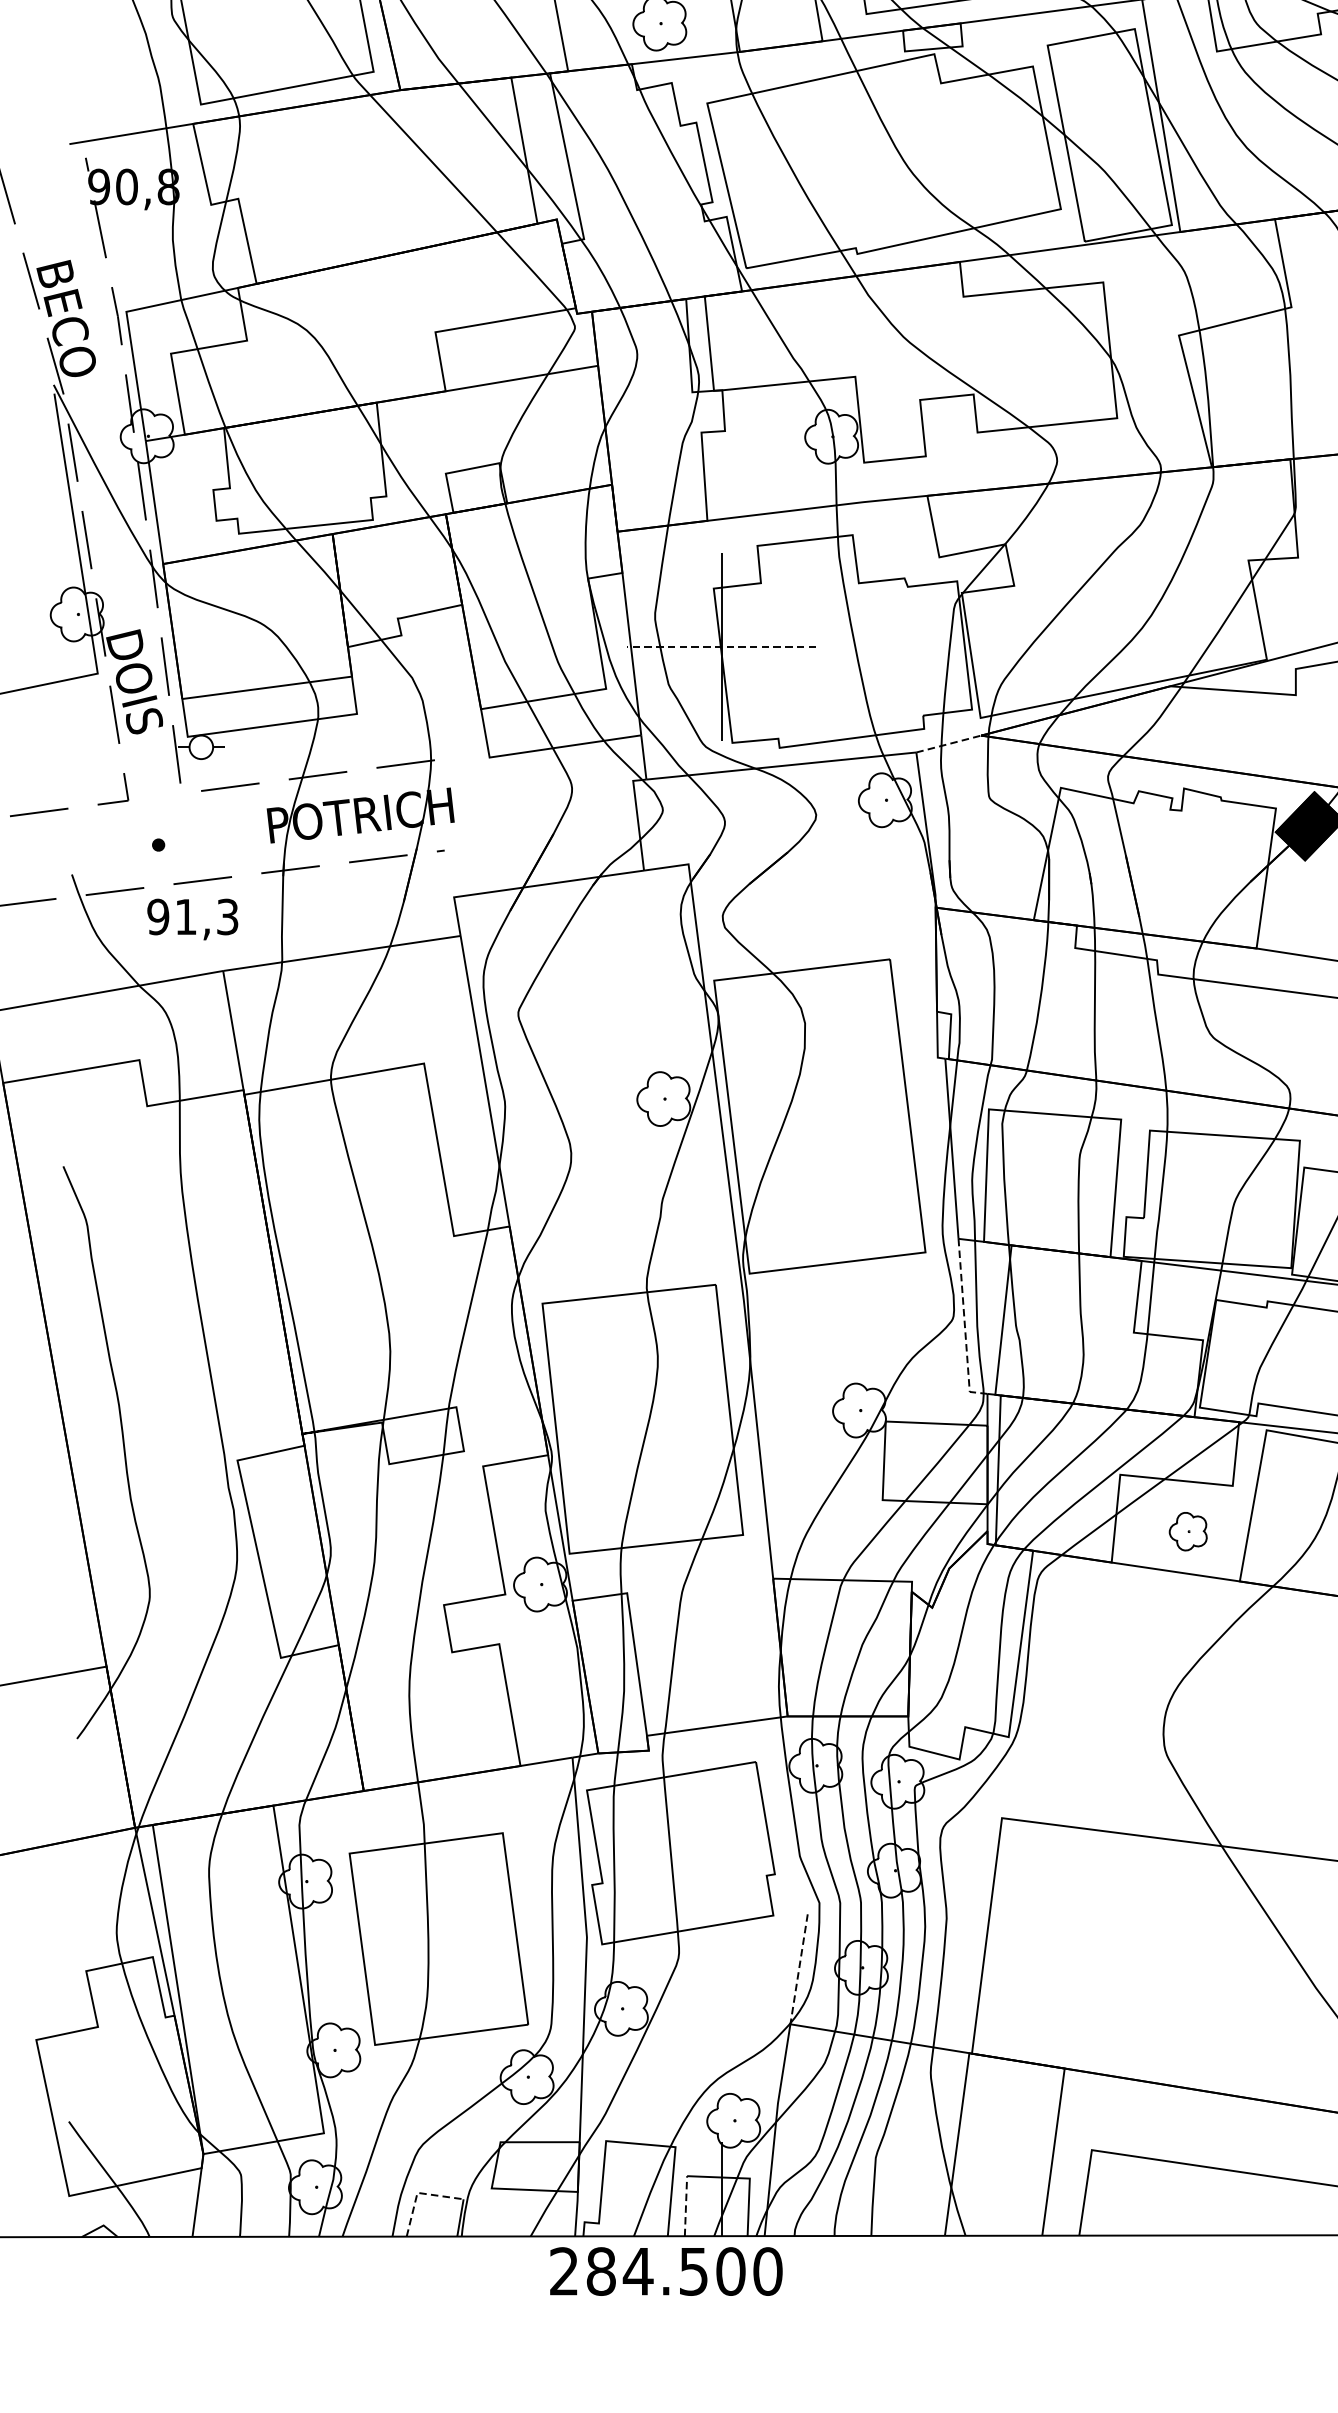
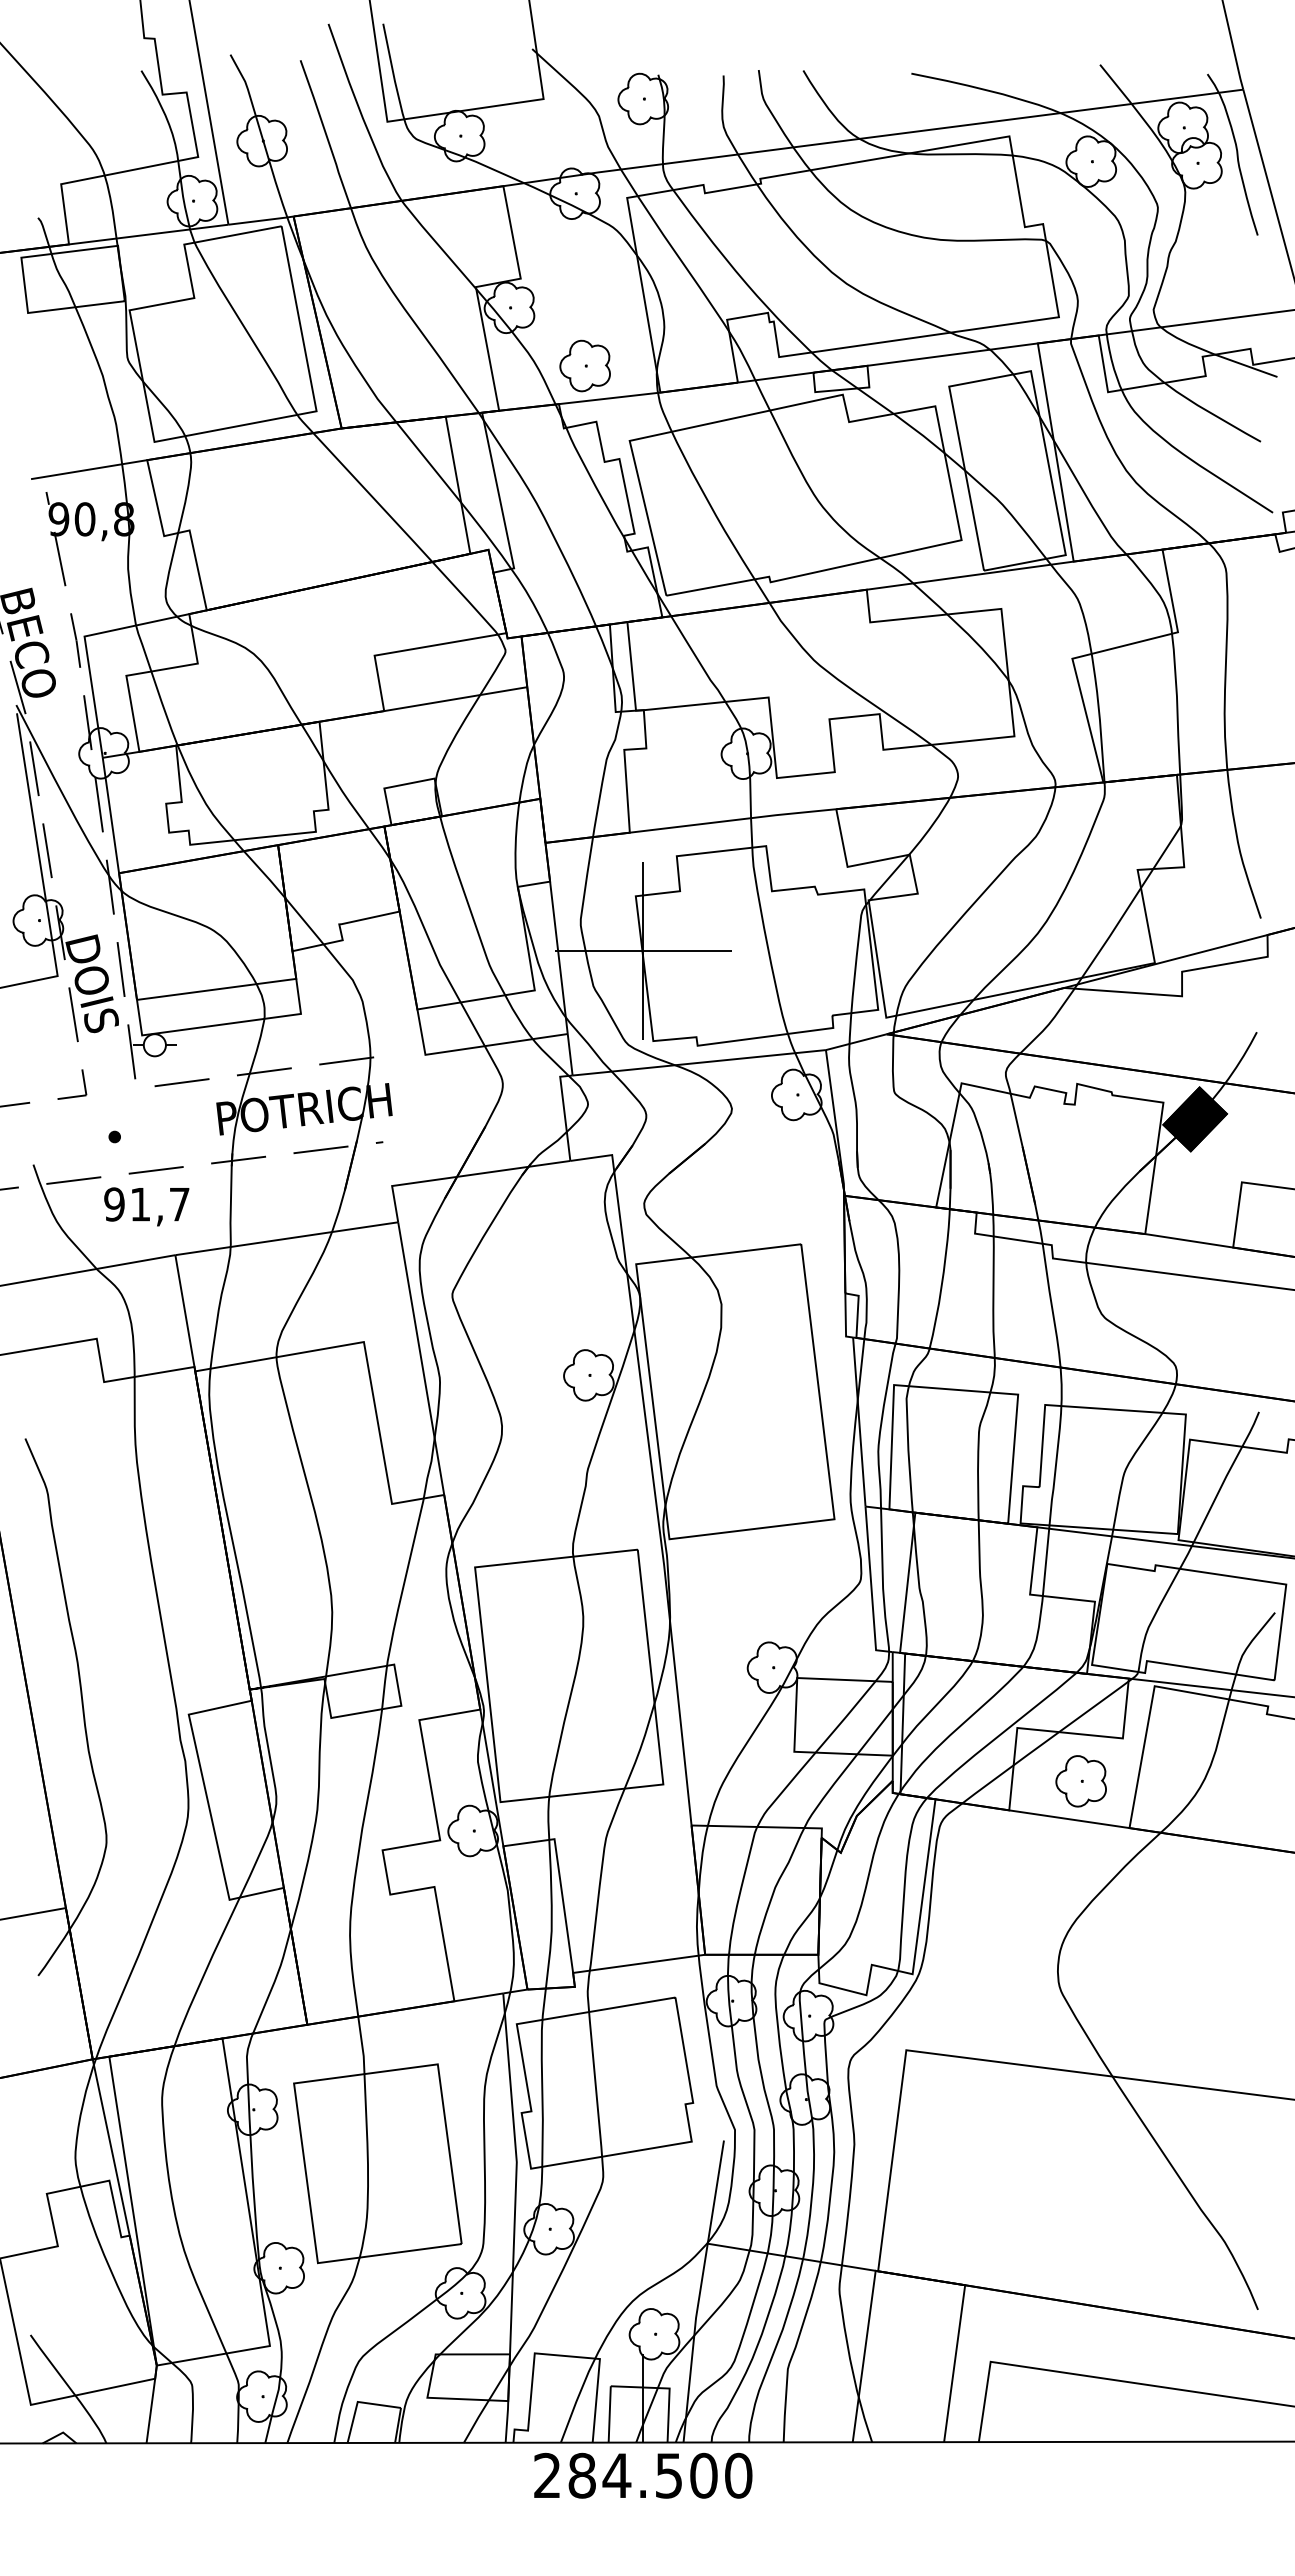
line: (721, 647) -> (643, 951), dashed -> solid
line: (948, 744) -> (856, 1042), dashed -> solid
text: (227, 917) -> (179, 1204), 91,3 -> 91,7
line: (964, 1325) -> (871, 1587), dashed -> solid
part: (1187, 1531) -> (1080, 1781), size x1.43
line: (798, 1969) -> (715, 2192), dashed -> solid
line: (417, 2192) -> (357, 2401), dashed -> solid
line: (685, 2205) -> (609, 2413), dashed -> solid
text: (666, 2271) -> (643, 2475), moved

